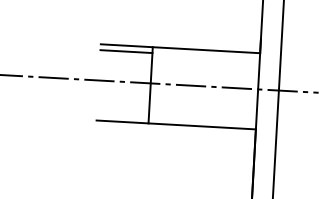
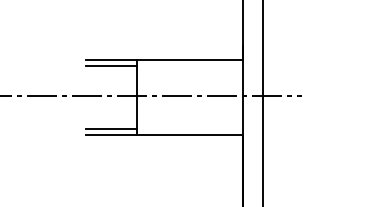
line: (122, 116) -> (111, 129), added

